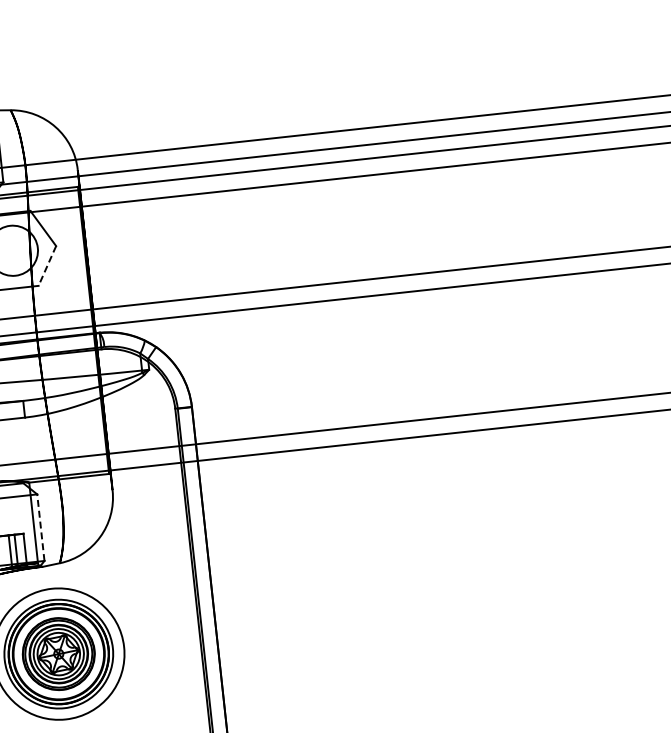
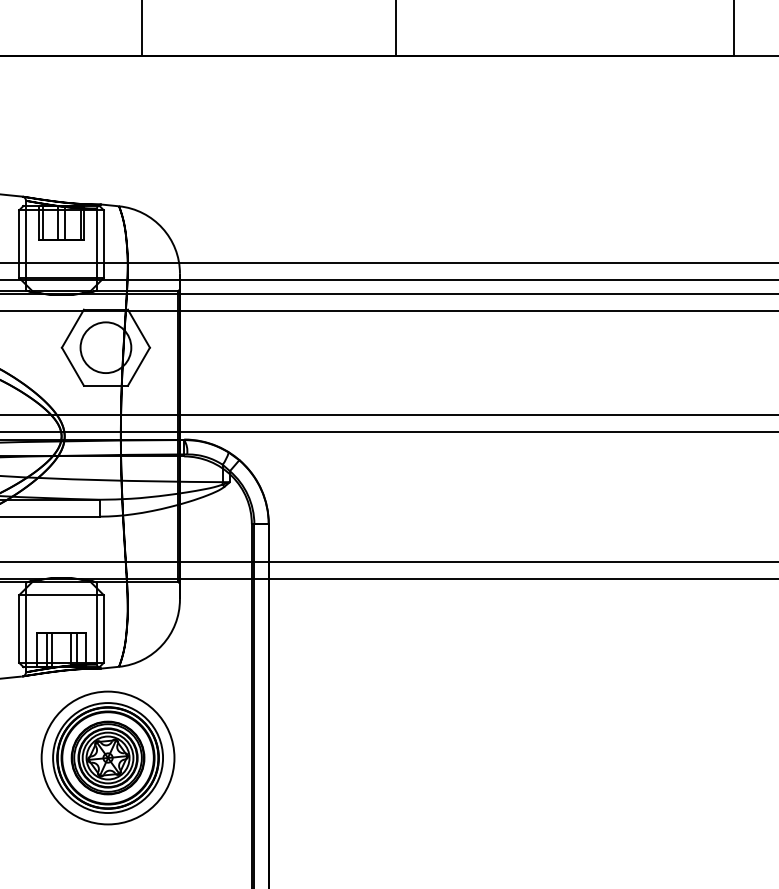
line: (46, 265) -> (138, 366), dashed -> solid
line: (40, 528) -> (103, 629), dashed -> solid

